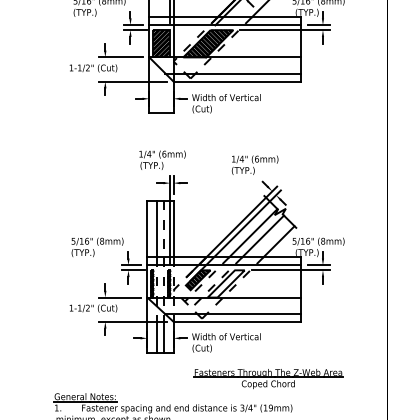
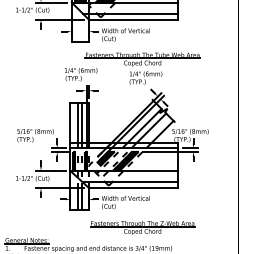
part: (250, 138) -> (142, 59), added
line: (164, 229) -> (82, 123), dashed -> solid
hatch: (226, 283) -> (125, 161), added
part: (268, 379) -> (142, 228), moved

